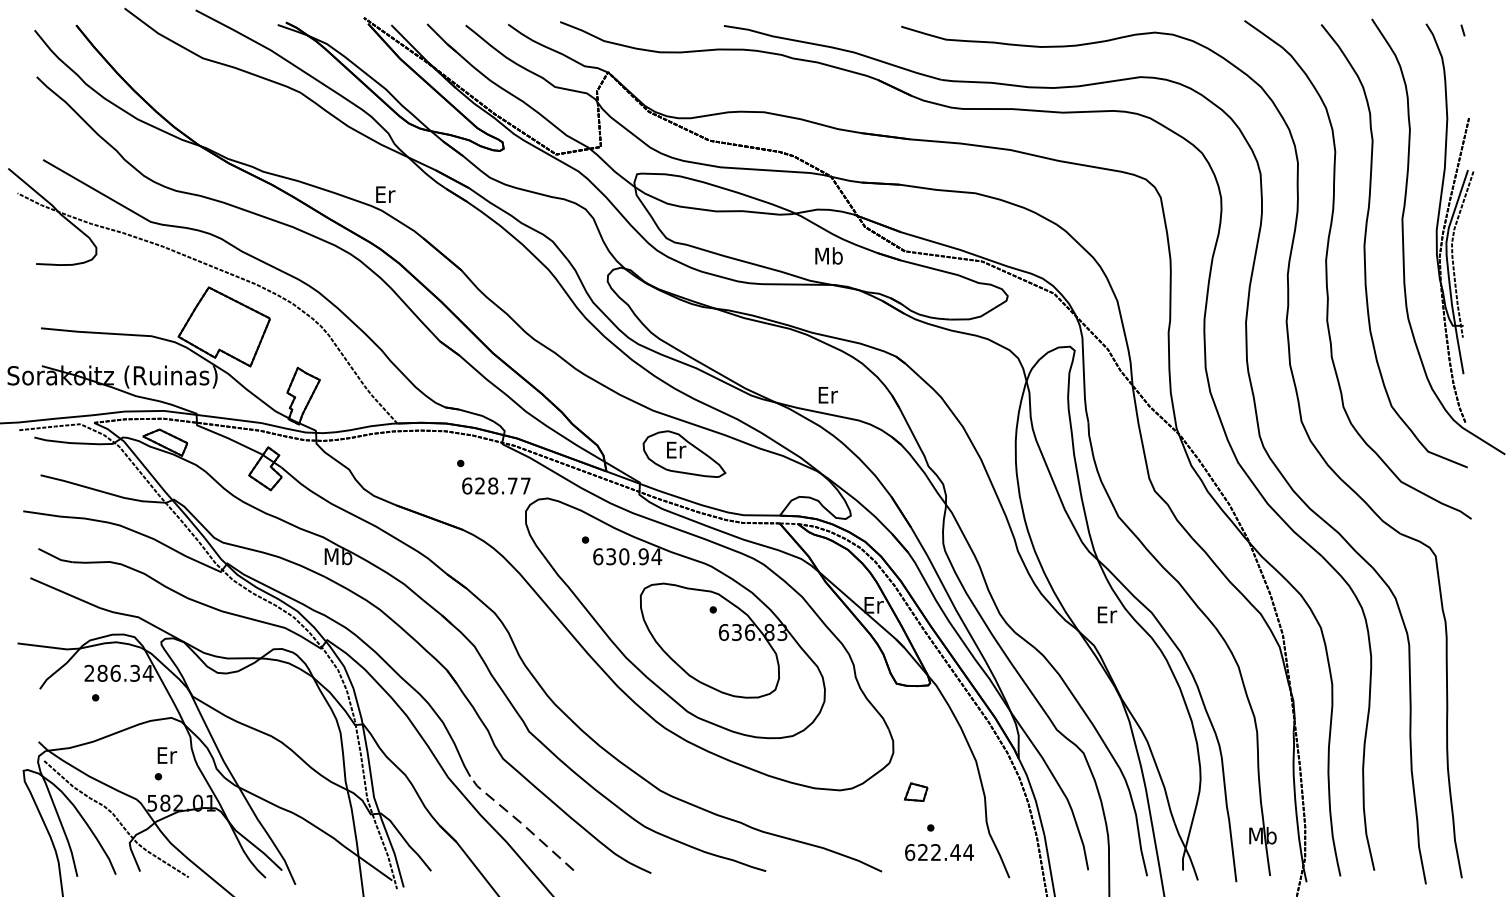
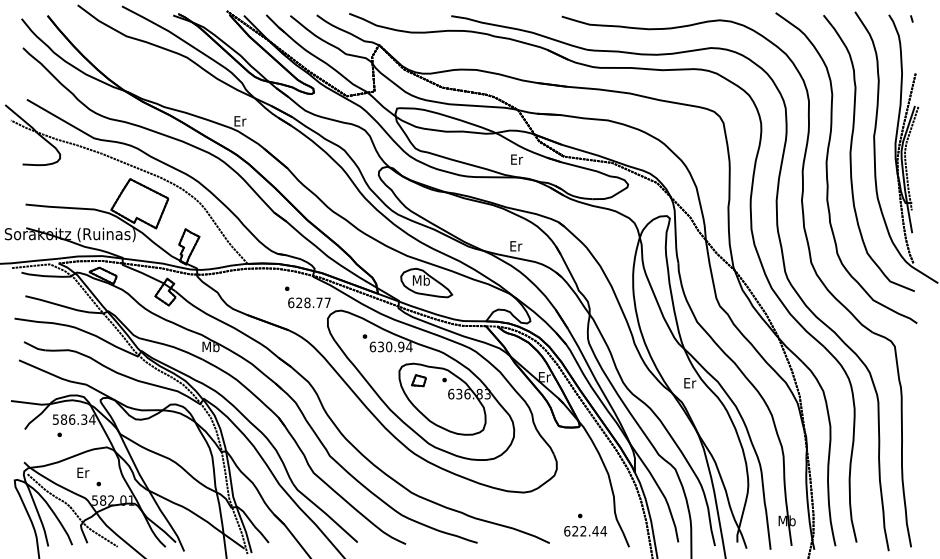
text: (828, 255) -> (516, 159), Mb -> Er
text: (674, 450) -> (420, 280), Er -> Mb
text: (88, 673) -> (55, 419), 286.34 -> 586.34
text: (167, 754) -> (83, 472), moved
part: (915, 791) -> (418, 380), moved
line: (520, 822) -> (324, 512), dashed -> solid

